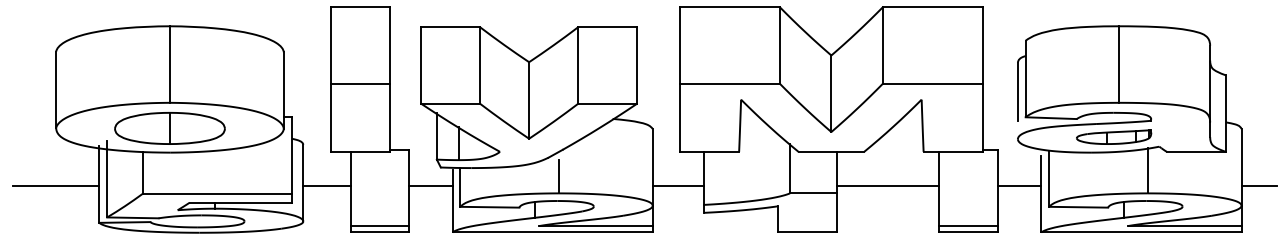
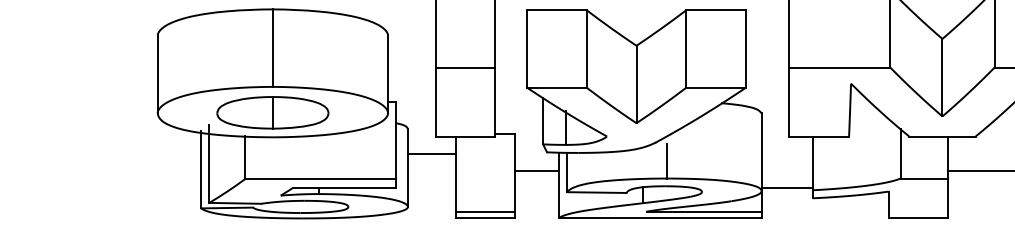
line: (55, 185) -> (157, 170), removed
line: (326, 185) -> (431, 153), moved
line: (677, 185) -> (786, 187), moved

